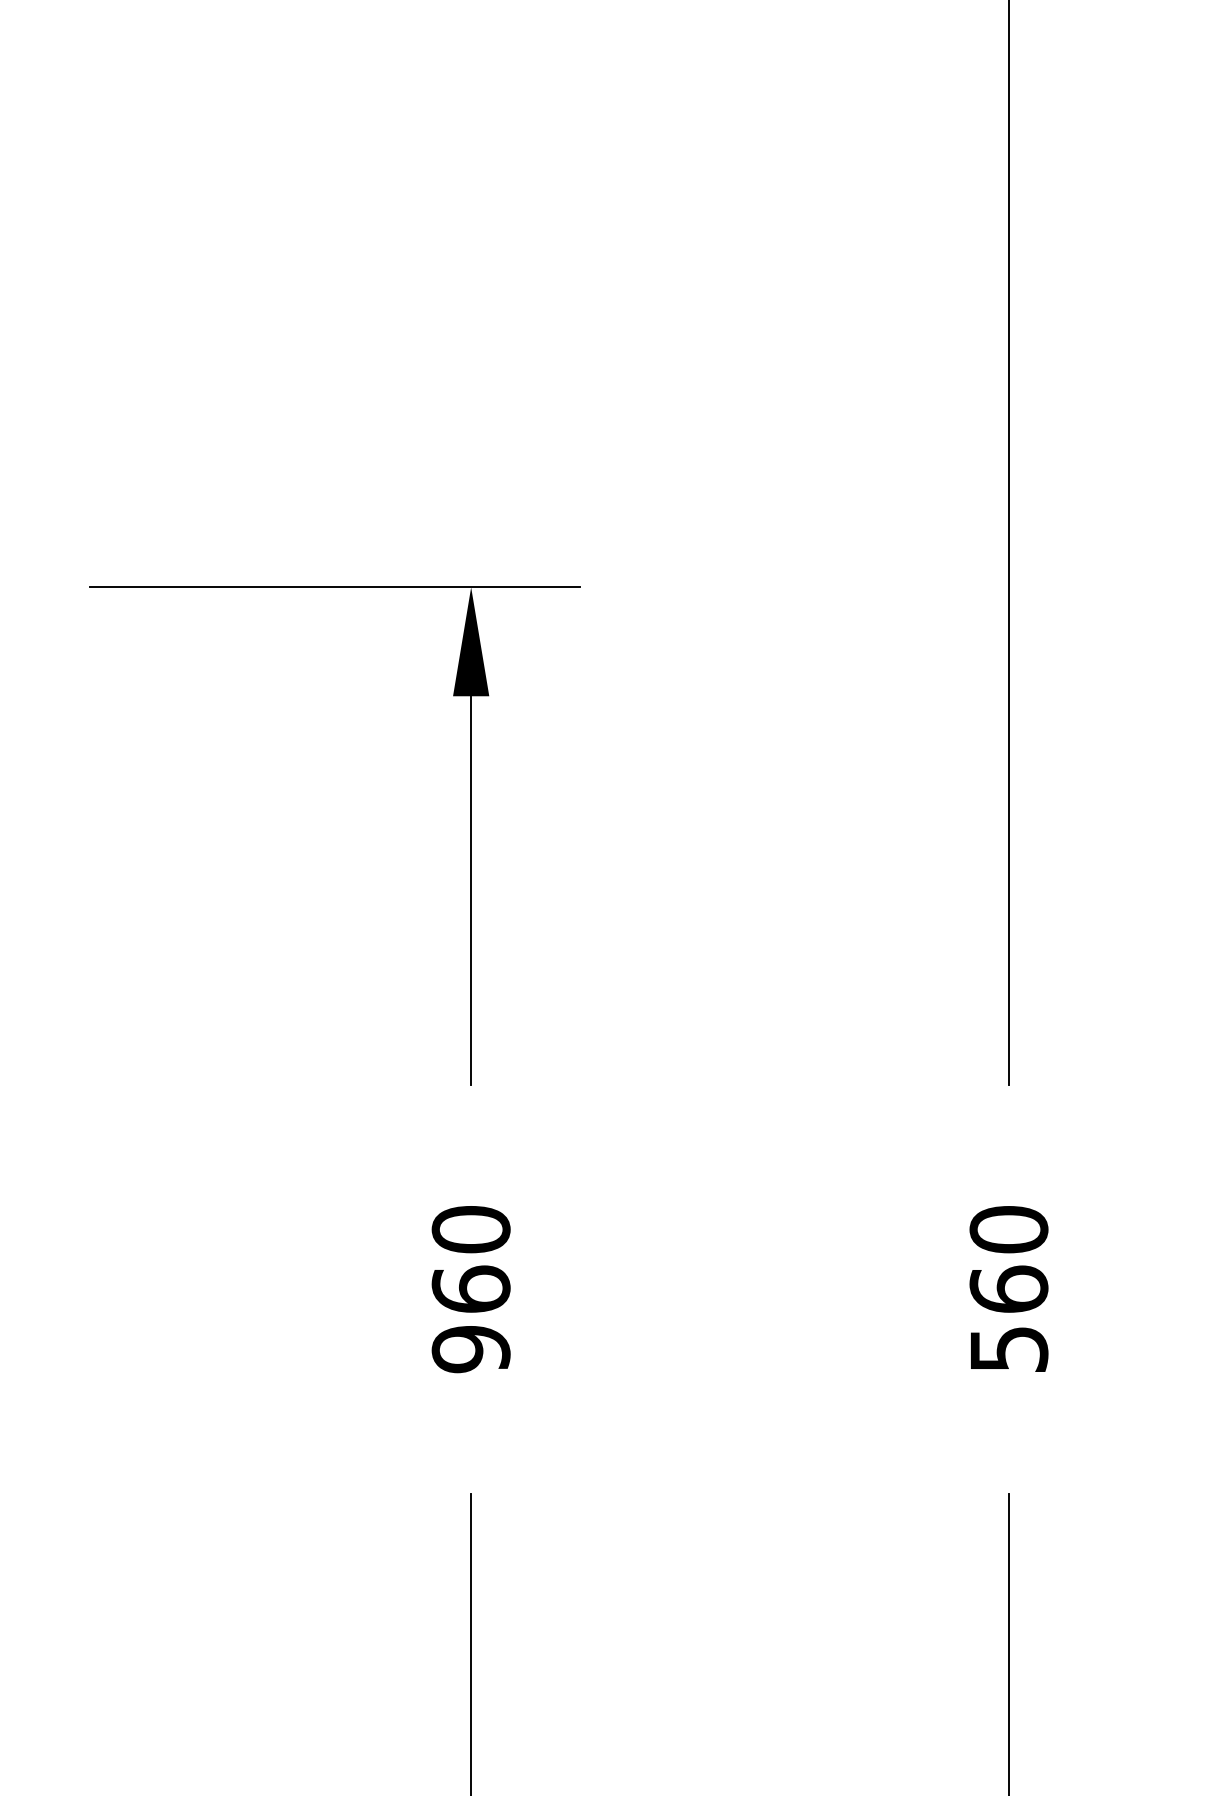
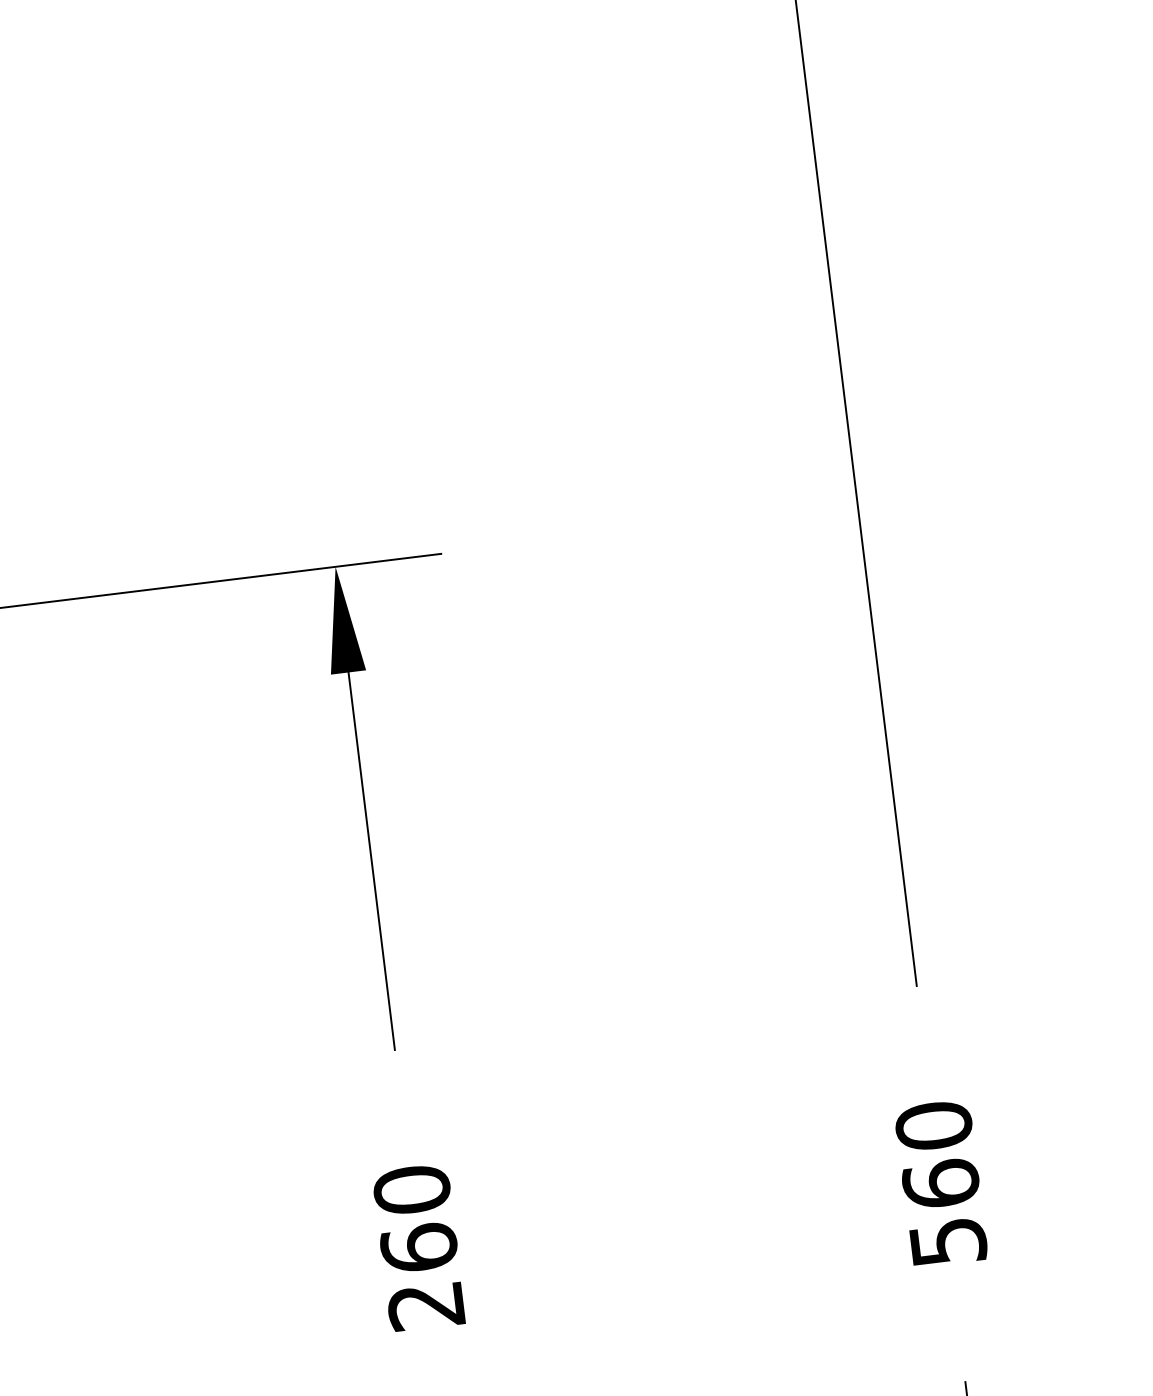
text: (470, 1349) -> (425, 1306), 960 -> 260

